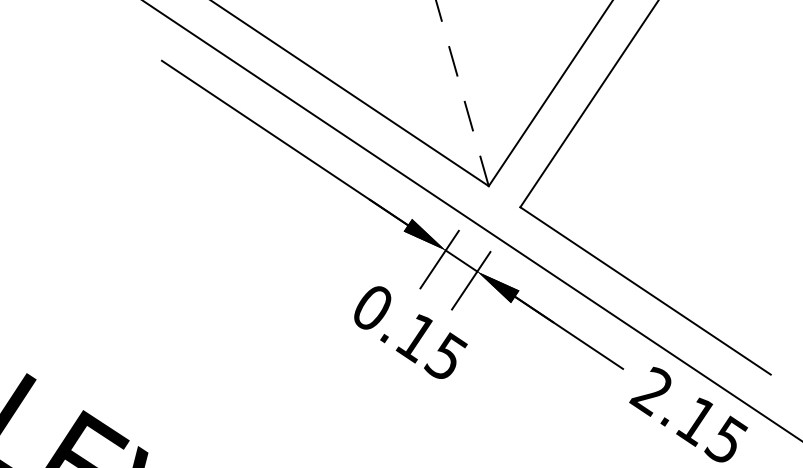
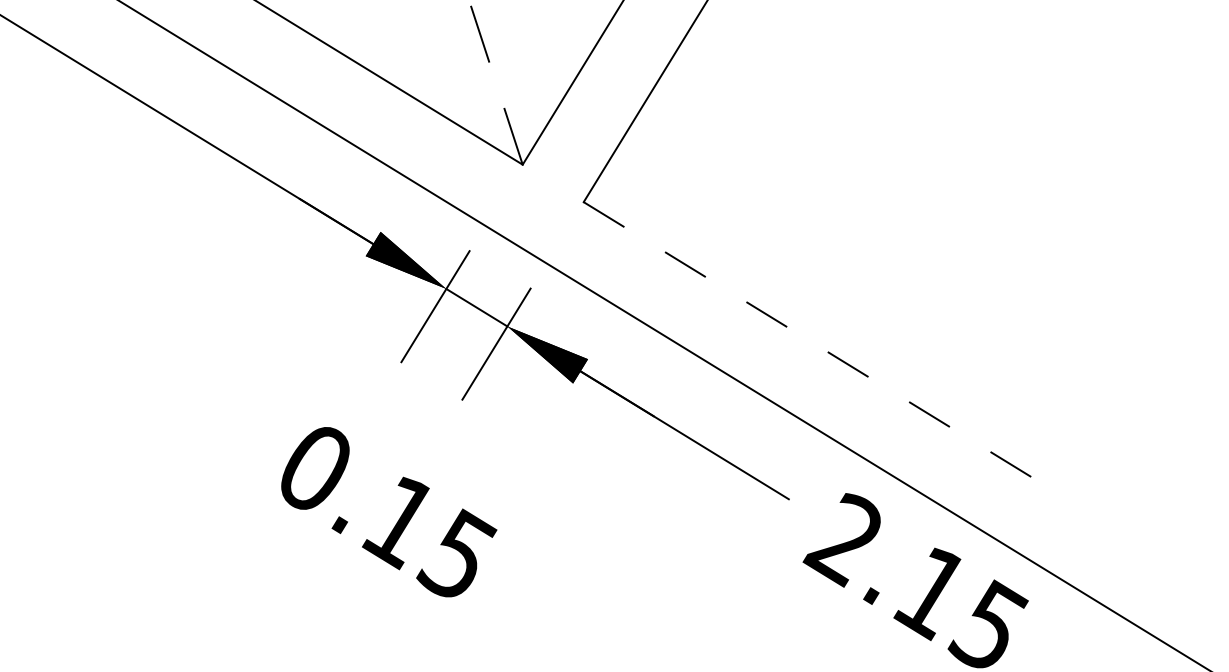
line: (645, 290) -> (825, 349), solid -> dashed
text: (410, 332) -> (388, 511), moved

